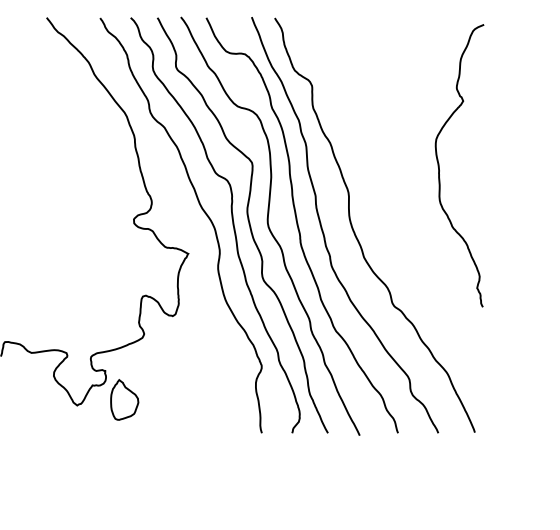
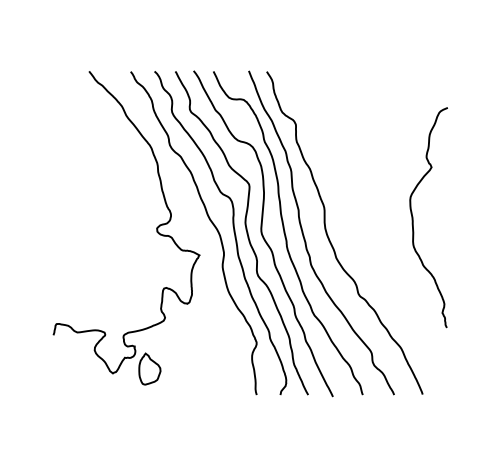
curve: (439, 165) -> (413, 217), moved

